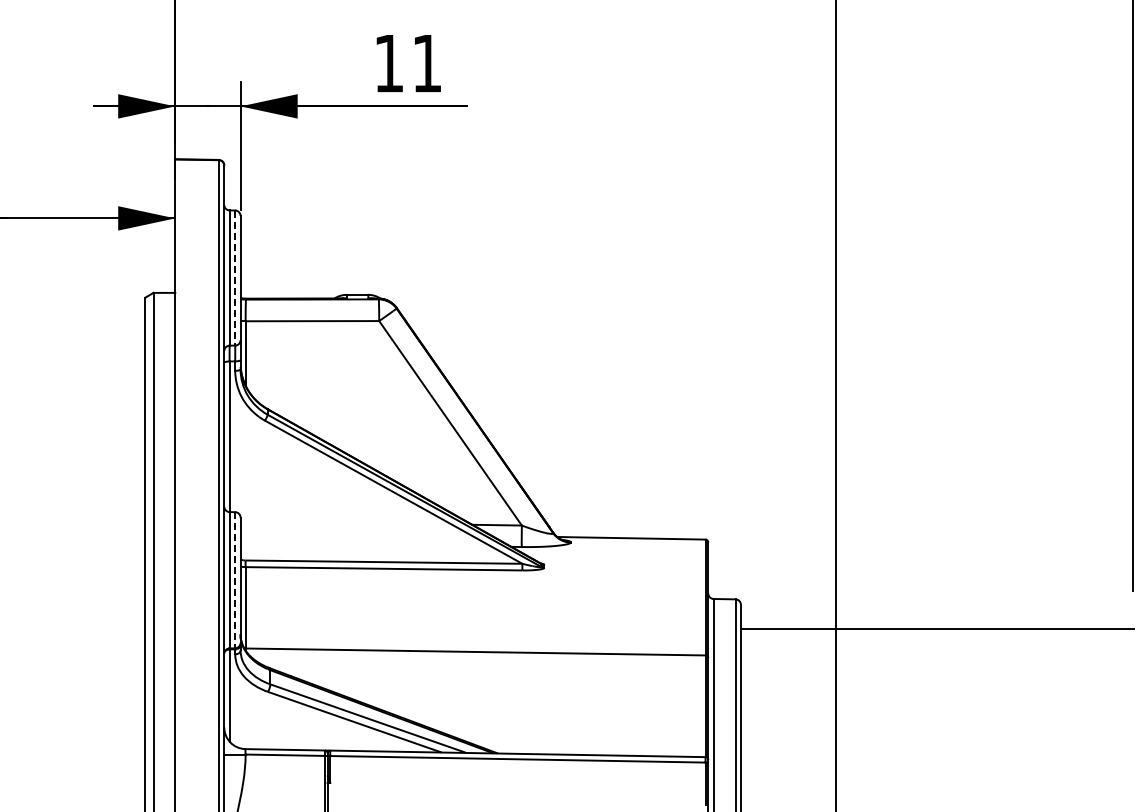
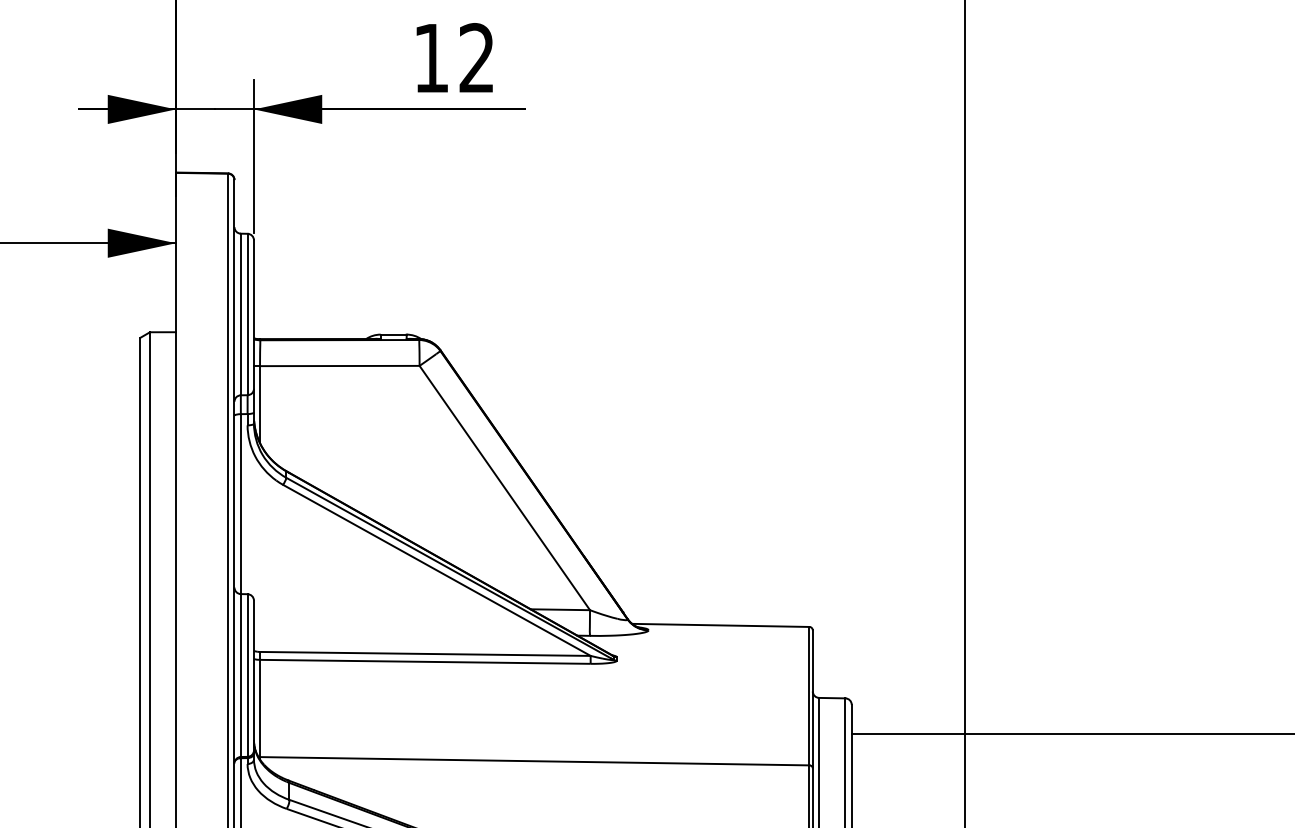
text: (426, 63) -> (476, 58), 11 -> 12
line: (235, 278) -> (247, 315), dashed -> solid
line: (235, 580) -> (247, 675), dashed -> solid

